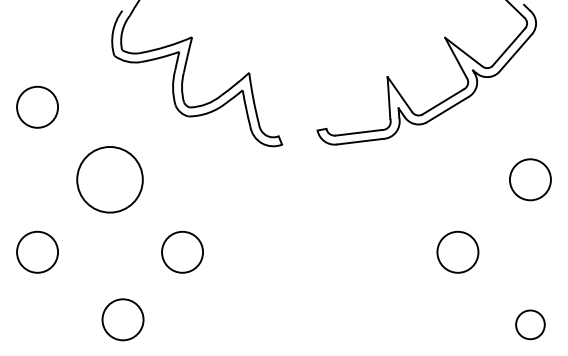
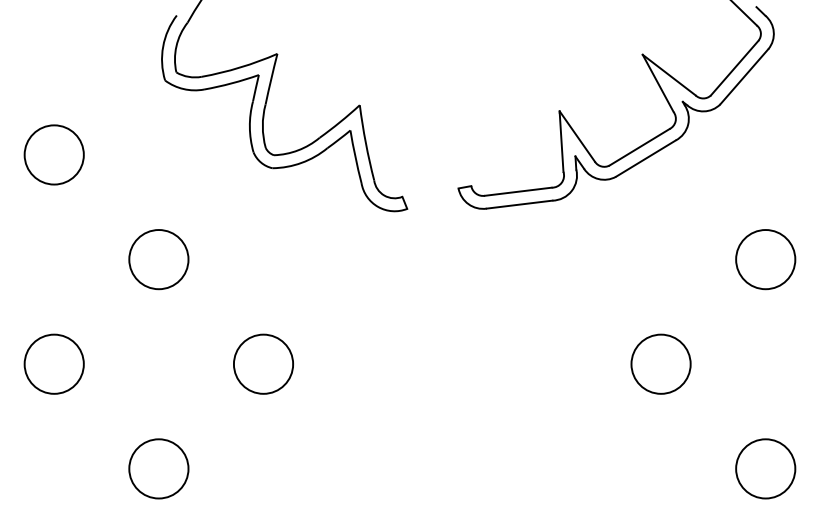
circle: (109, 179) -> (158, 259), size x0.62
circle: (122, 319) -> (158, 468), moved
circle: (530, 324) -> (765, 468), size x1.43

